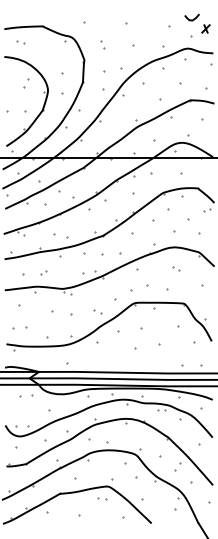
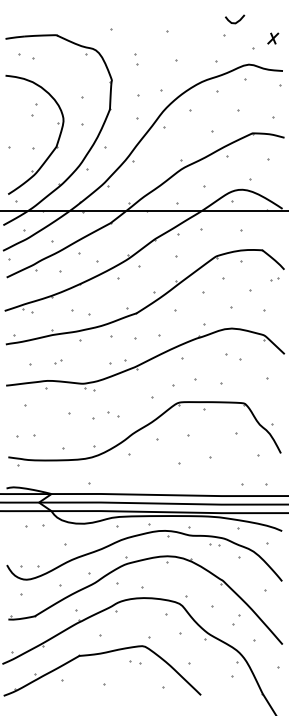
curve: (191, 19) -> (234, 22), moved
part: (20, 42) -> (26, 56), size x1.6
part: (176, 268) -> (234, 356), size x1.6
part: (97, 311) -> (113, 413), moved

